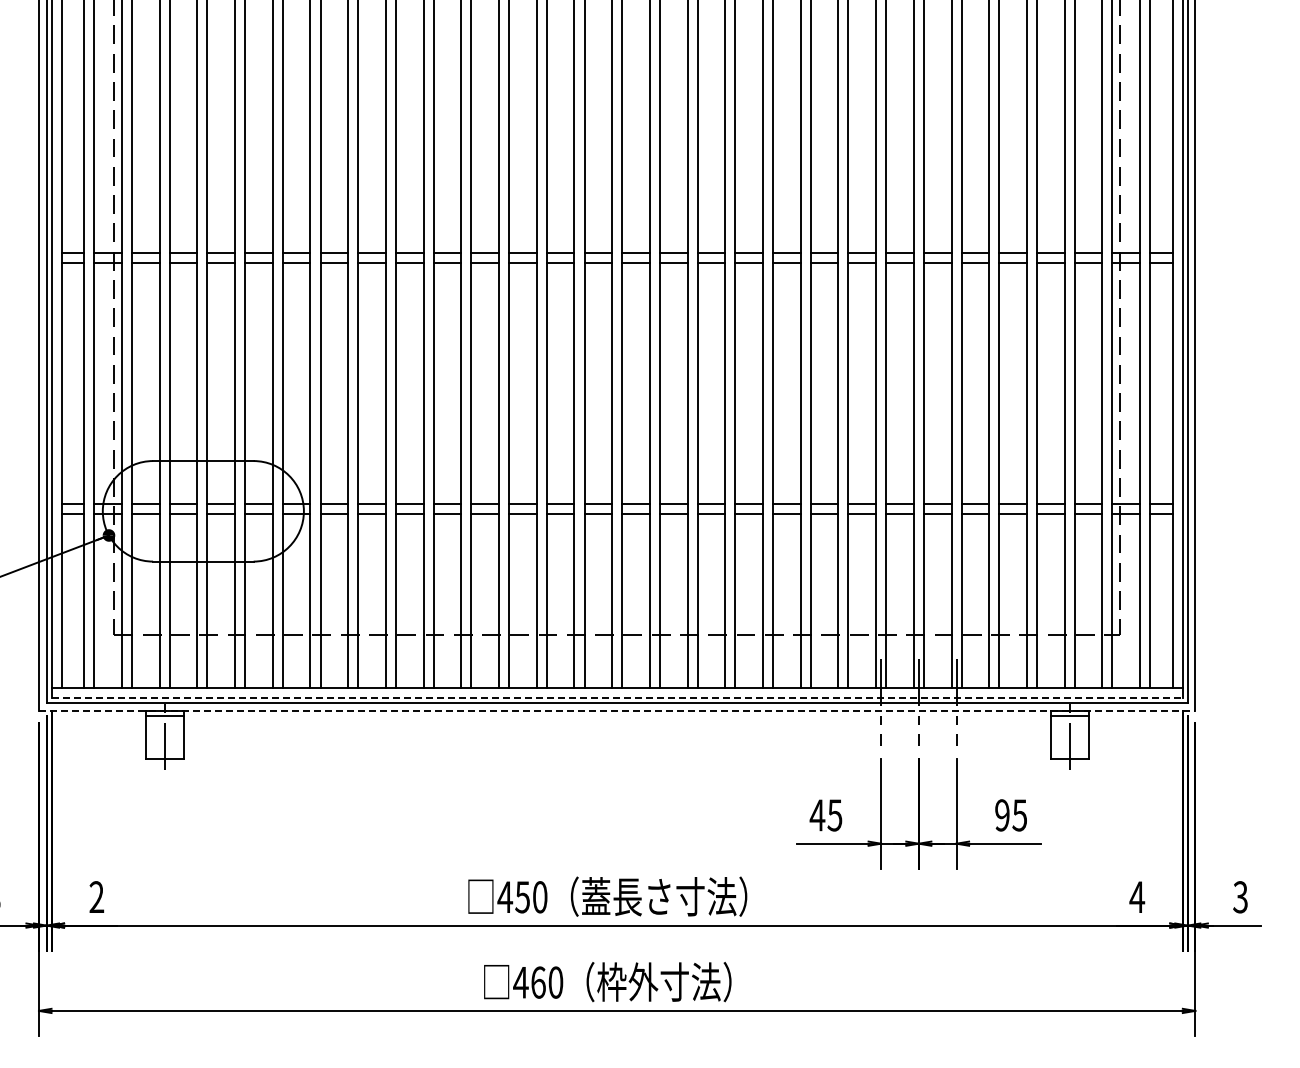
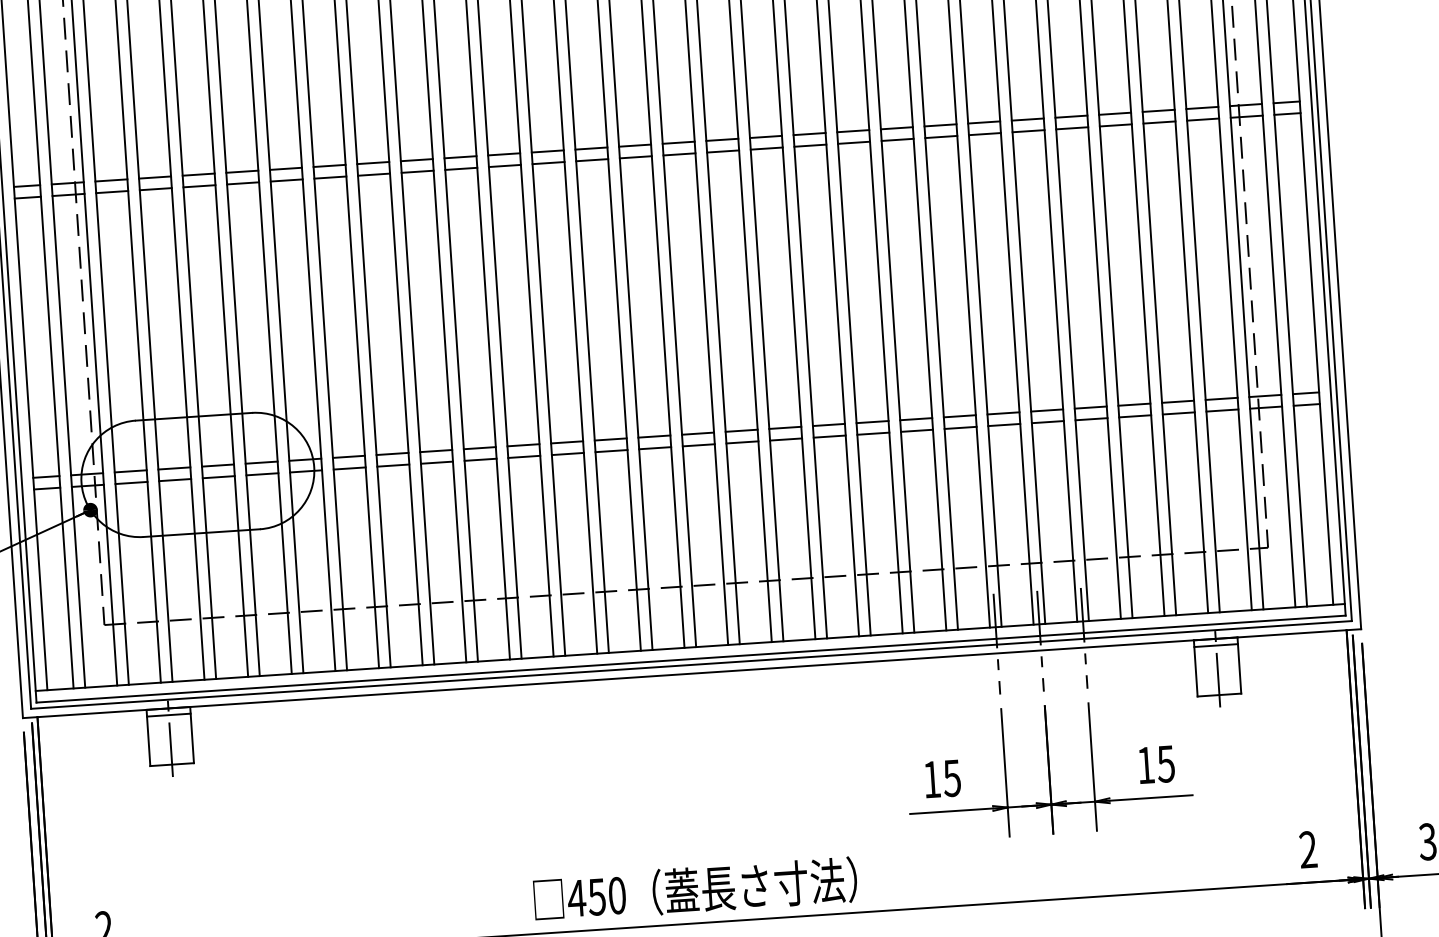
line: (617, 697) -> (691, 658), dashed -> solid
line: (617, 710) -> (692, 673), dashed -> solid
text: (817, 815) -> (931, 779), 45 -> 15
text: (1002, 815) -> (1146, 765), 95 -> 15
text: (1137, 896) -> (1308, 848), 4 -> 2

